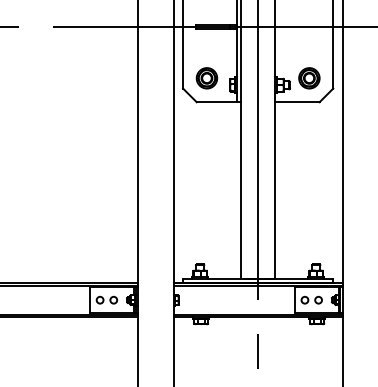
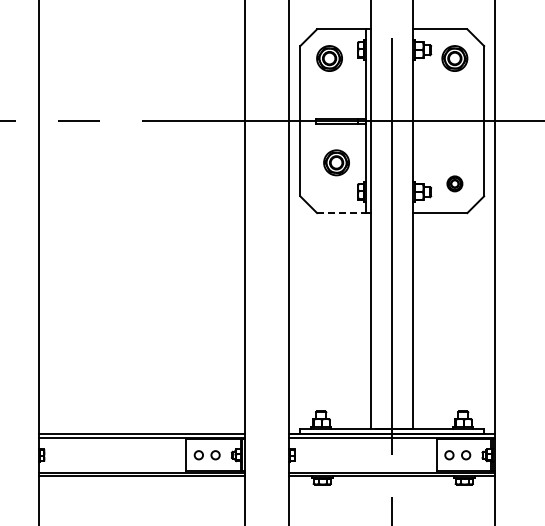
part: (206, 78) -> (336, 162), moved
part: (309, 78) -> (454, 183), size x0.6
line: (216, 102) -> (341, 213), solid -> dashed

